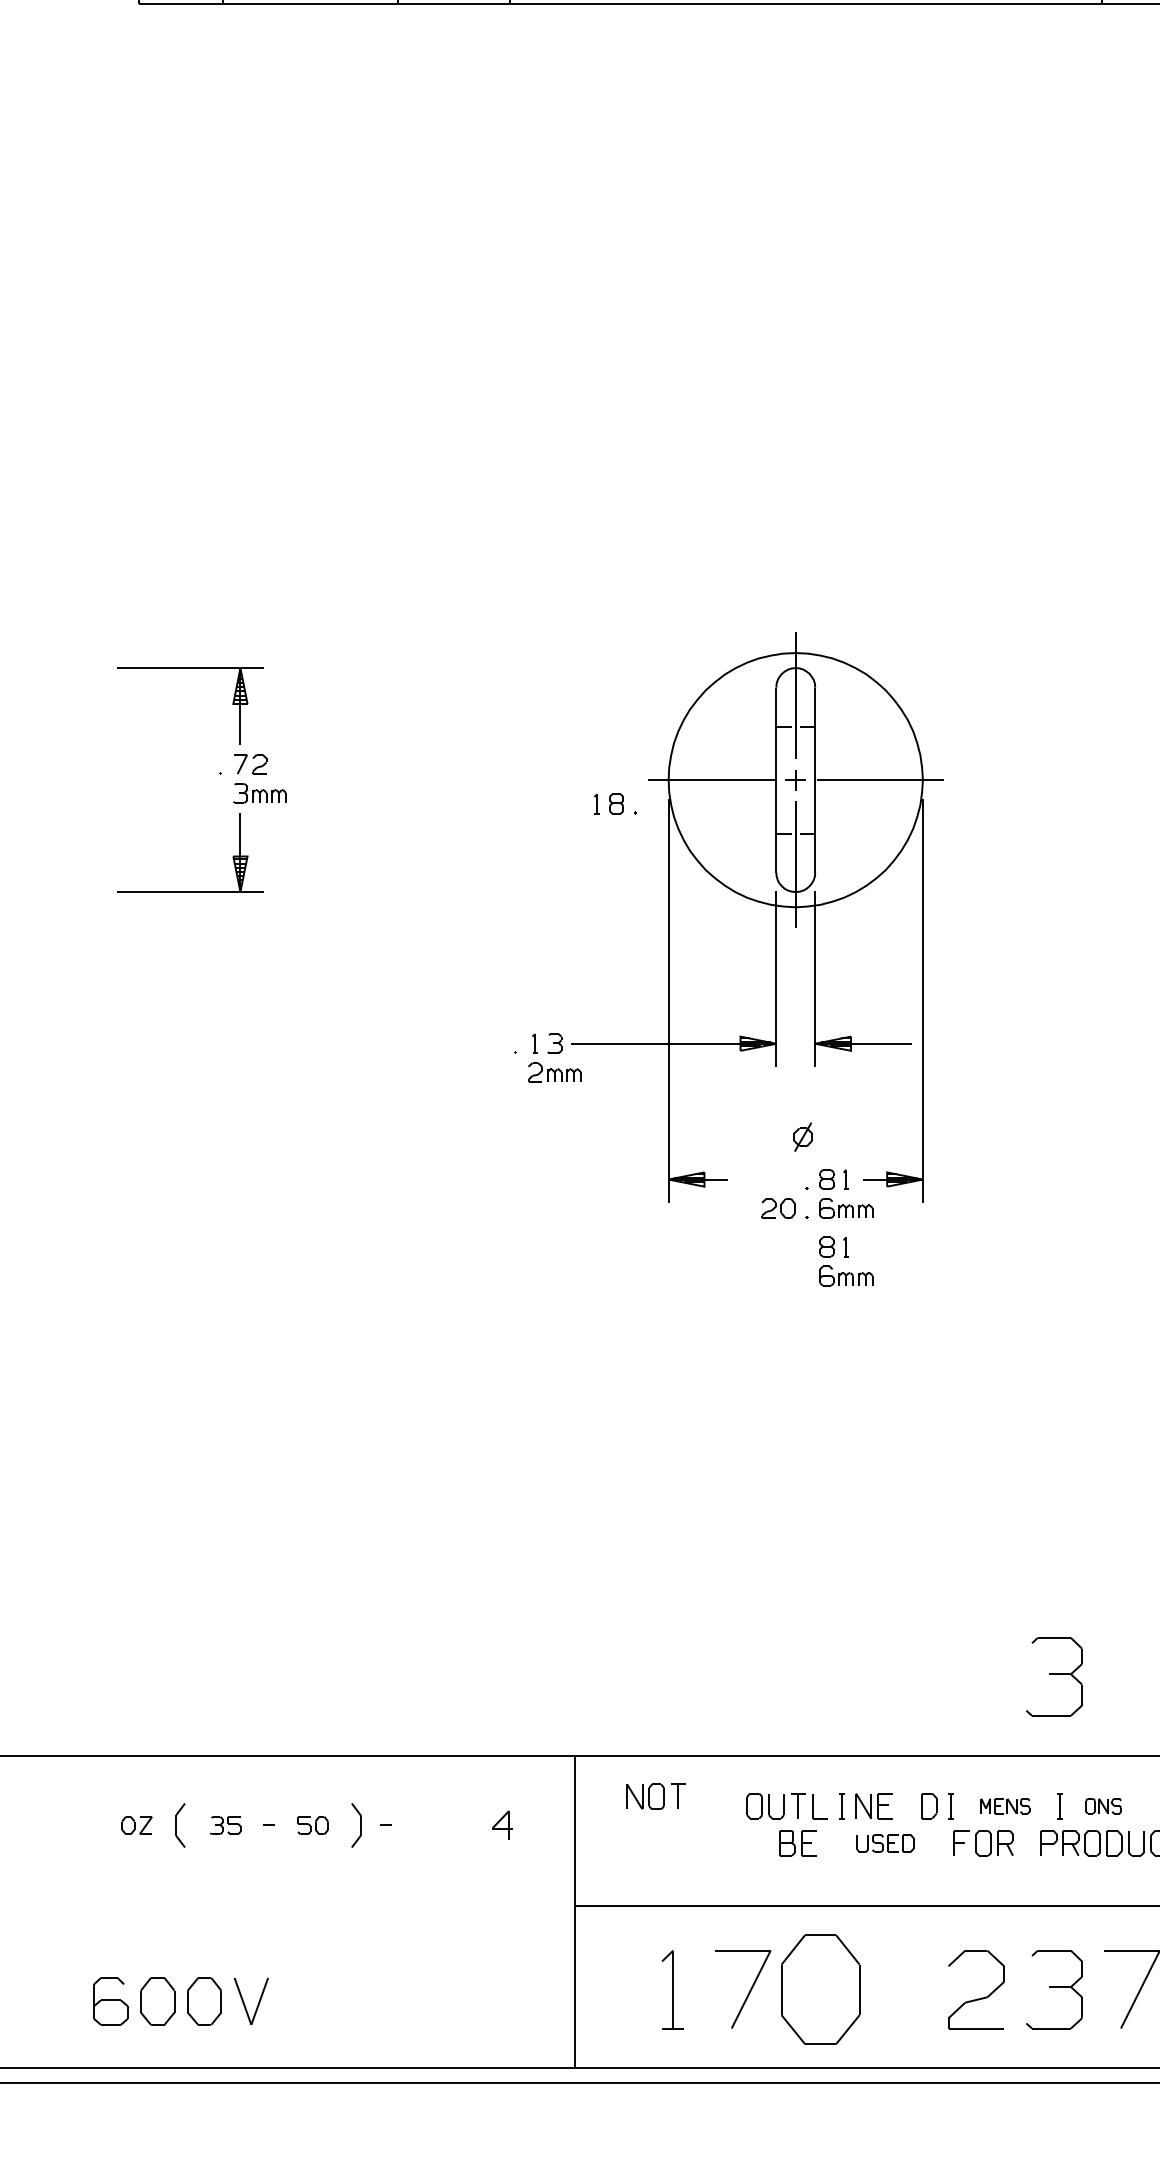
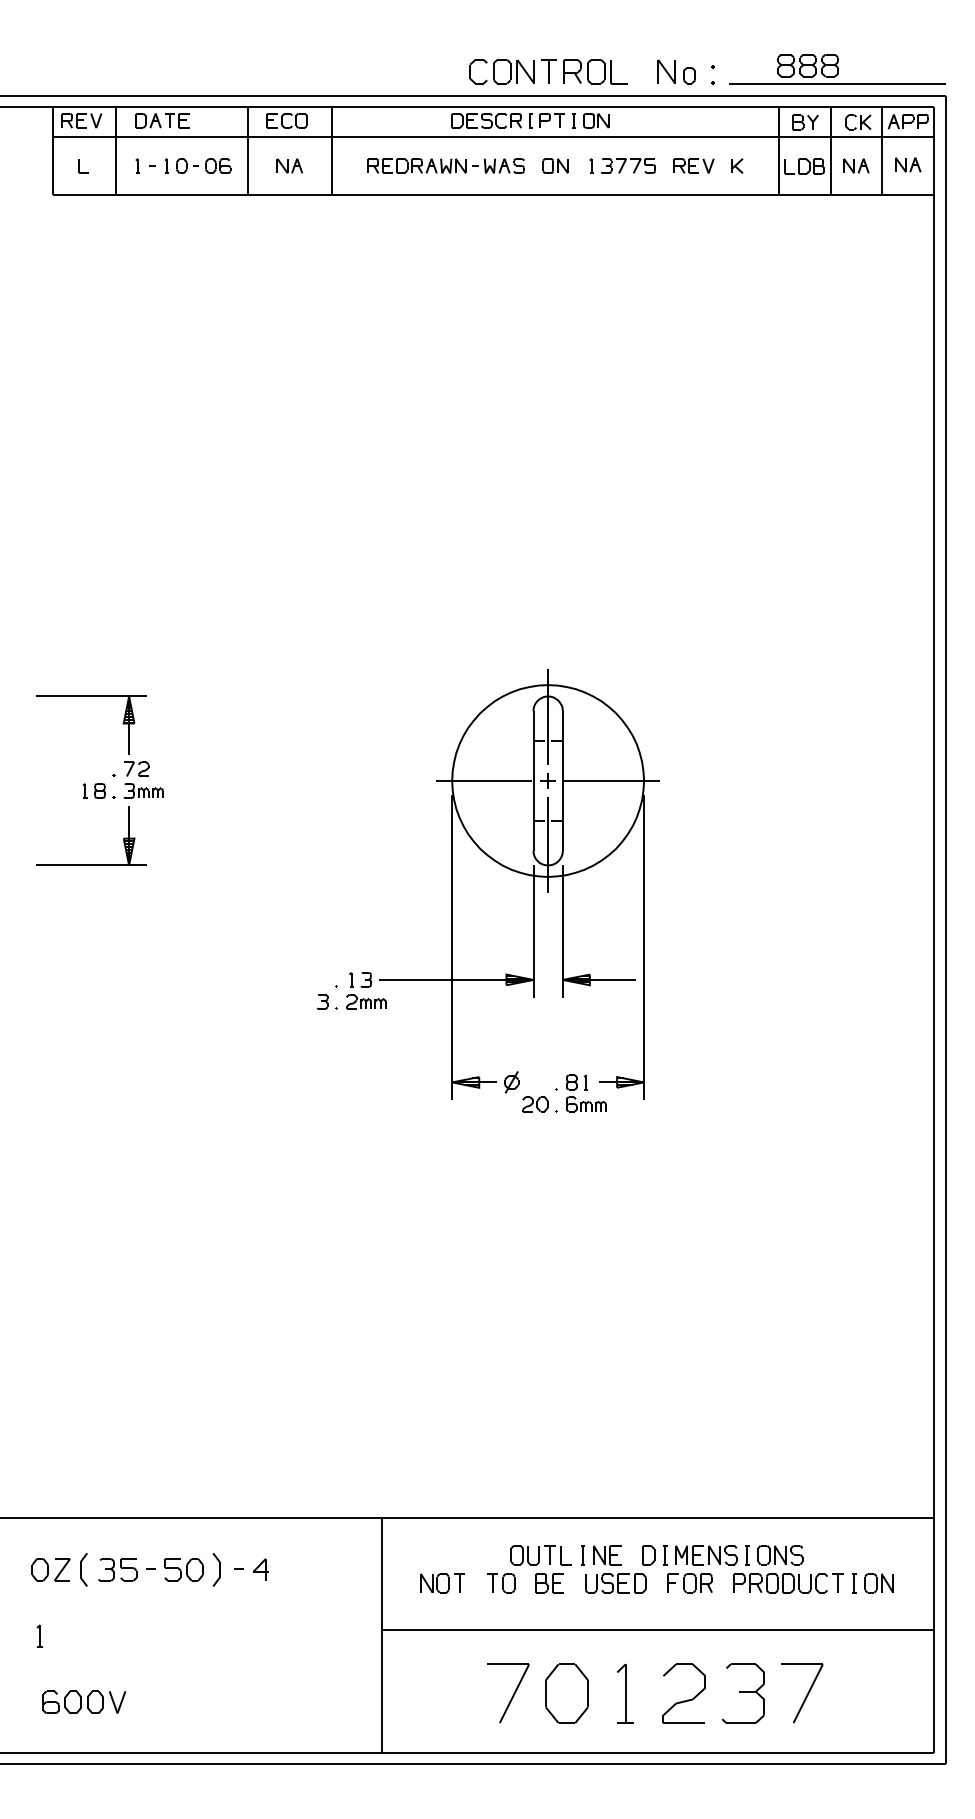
part: (615, 803) -> (99, 790), moved
part: (502, 1072) -> (326, 1001), added
part: (802, 1137) -> (511, 1082), moved
part: (846, 1261) -> (586, 1144), removed
part: (1053, 1676) -> (742, 1457), removed
part: (655, 1797) -> (442, 1583), moved
part: (1005, 1806) -> (706, 1555), size x1.67
part: (1103, 1806) -> (780, 1555), size x1.67
part: (136, 1825) -> (50, 1569), size x1.67
part: (225, 1825) -> (117, 1569), size x1.67
part: (312, 1825) -> (183, 1569), size x1.67
part: (502, 1825) -> (260, 1569), moved
part: (733, 1843) -> (501, 1583), added
part: (885, 1843) -> (615, 1583), size x1.43
part: (121, 1912) -> (39, 1635), added
part: (672, 1989) -> (625, 1693), moved
part: (820, 1989) -> (566, 1693), size x0.71
part: (181, 1999) -> (84, 1701), size x0.62

